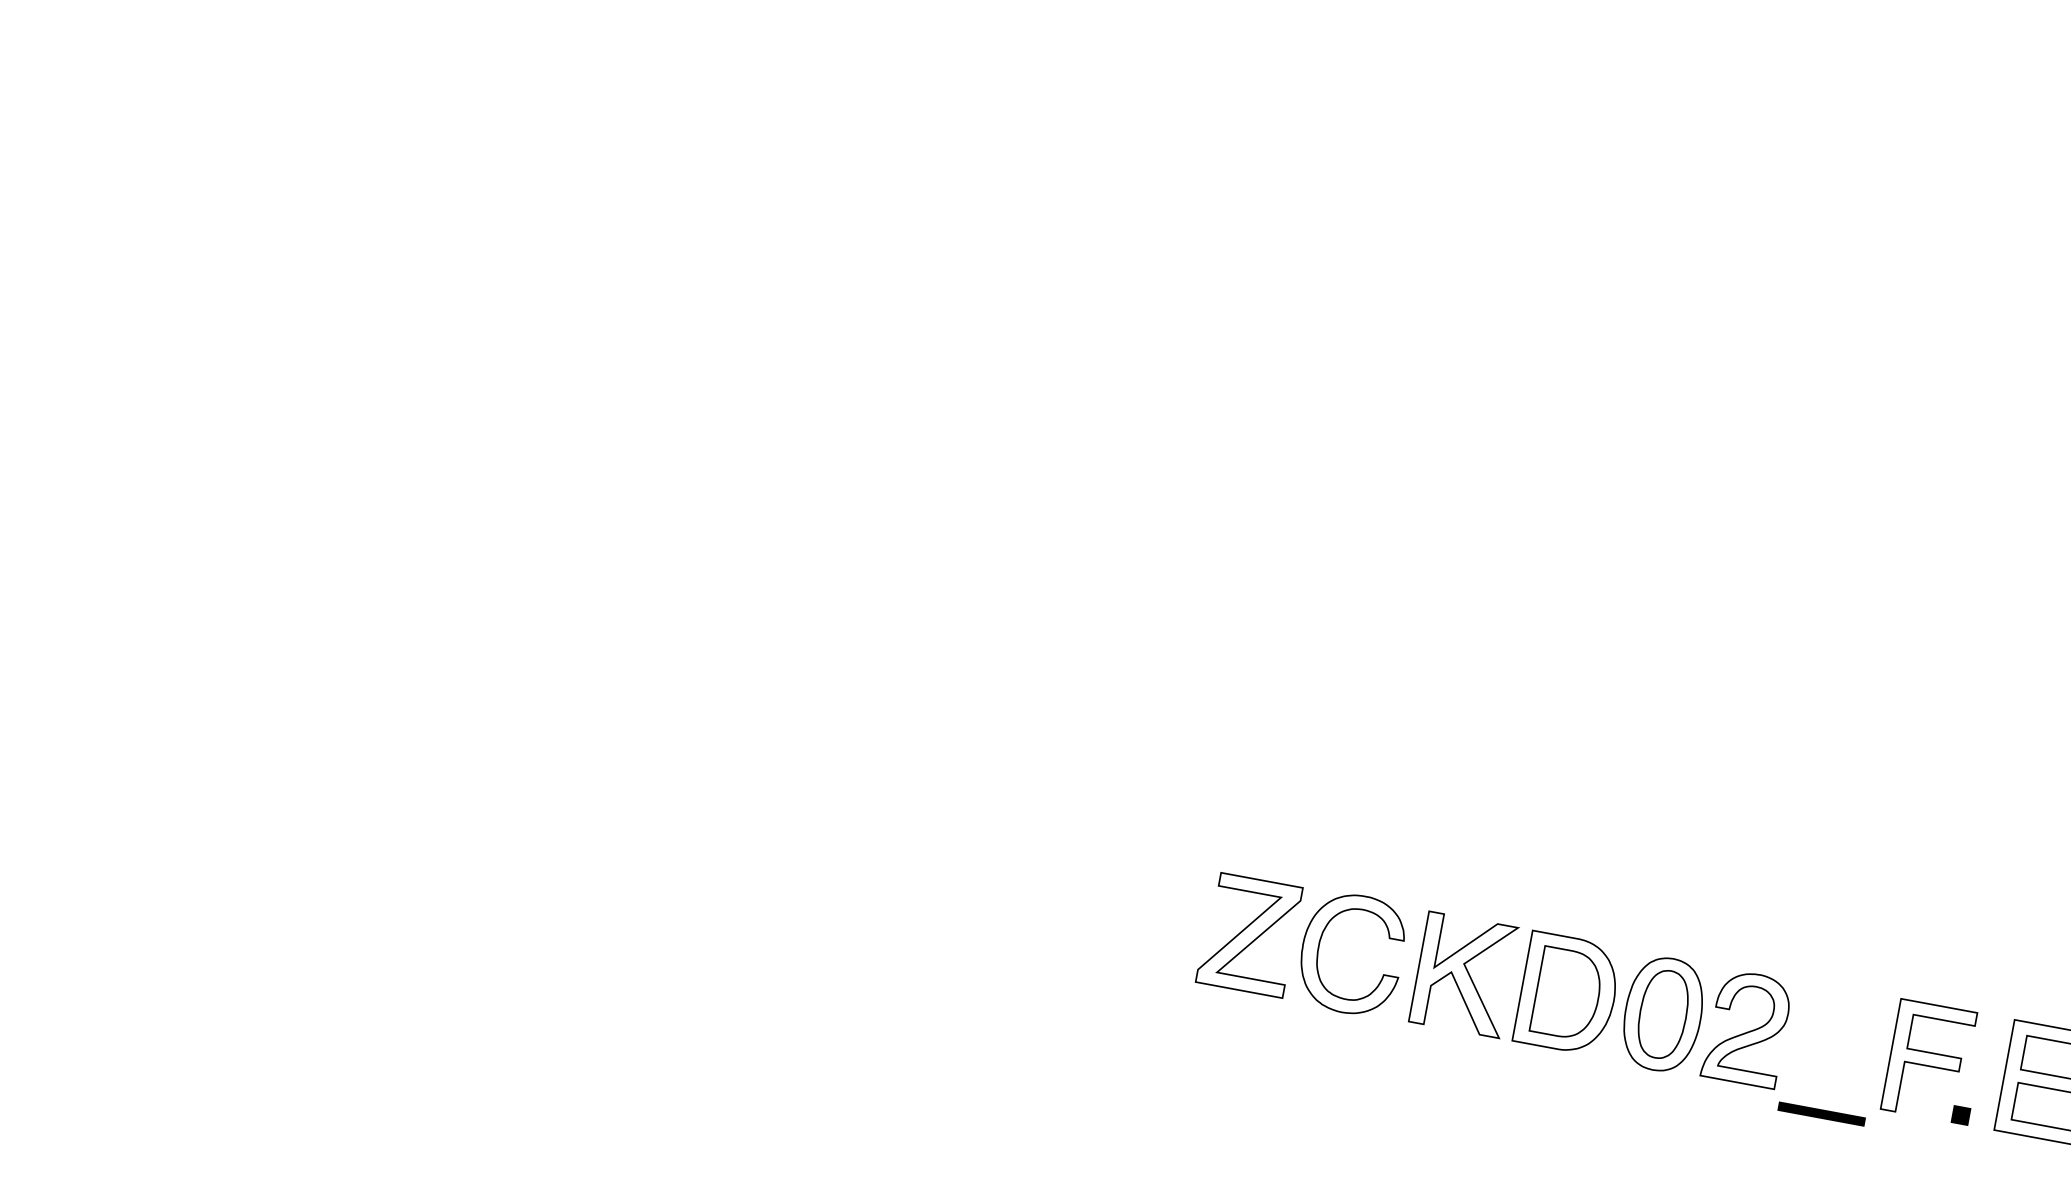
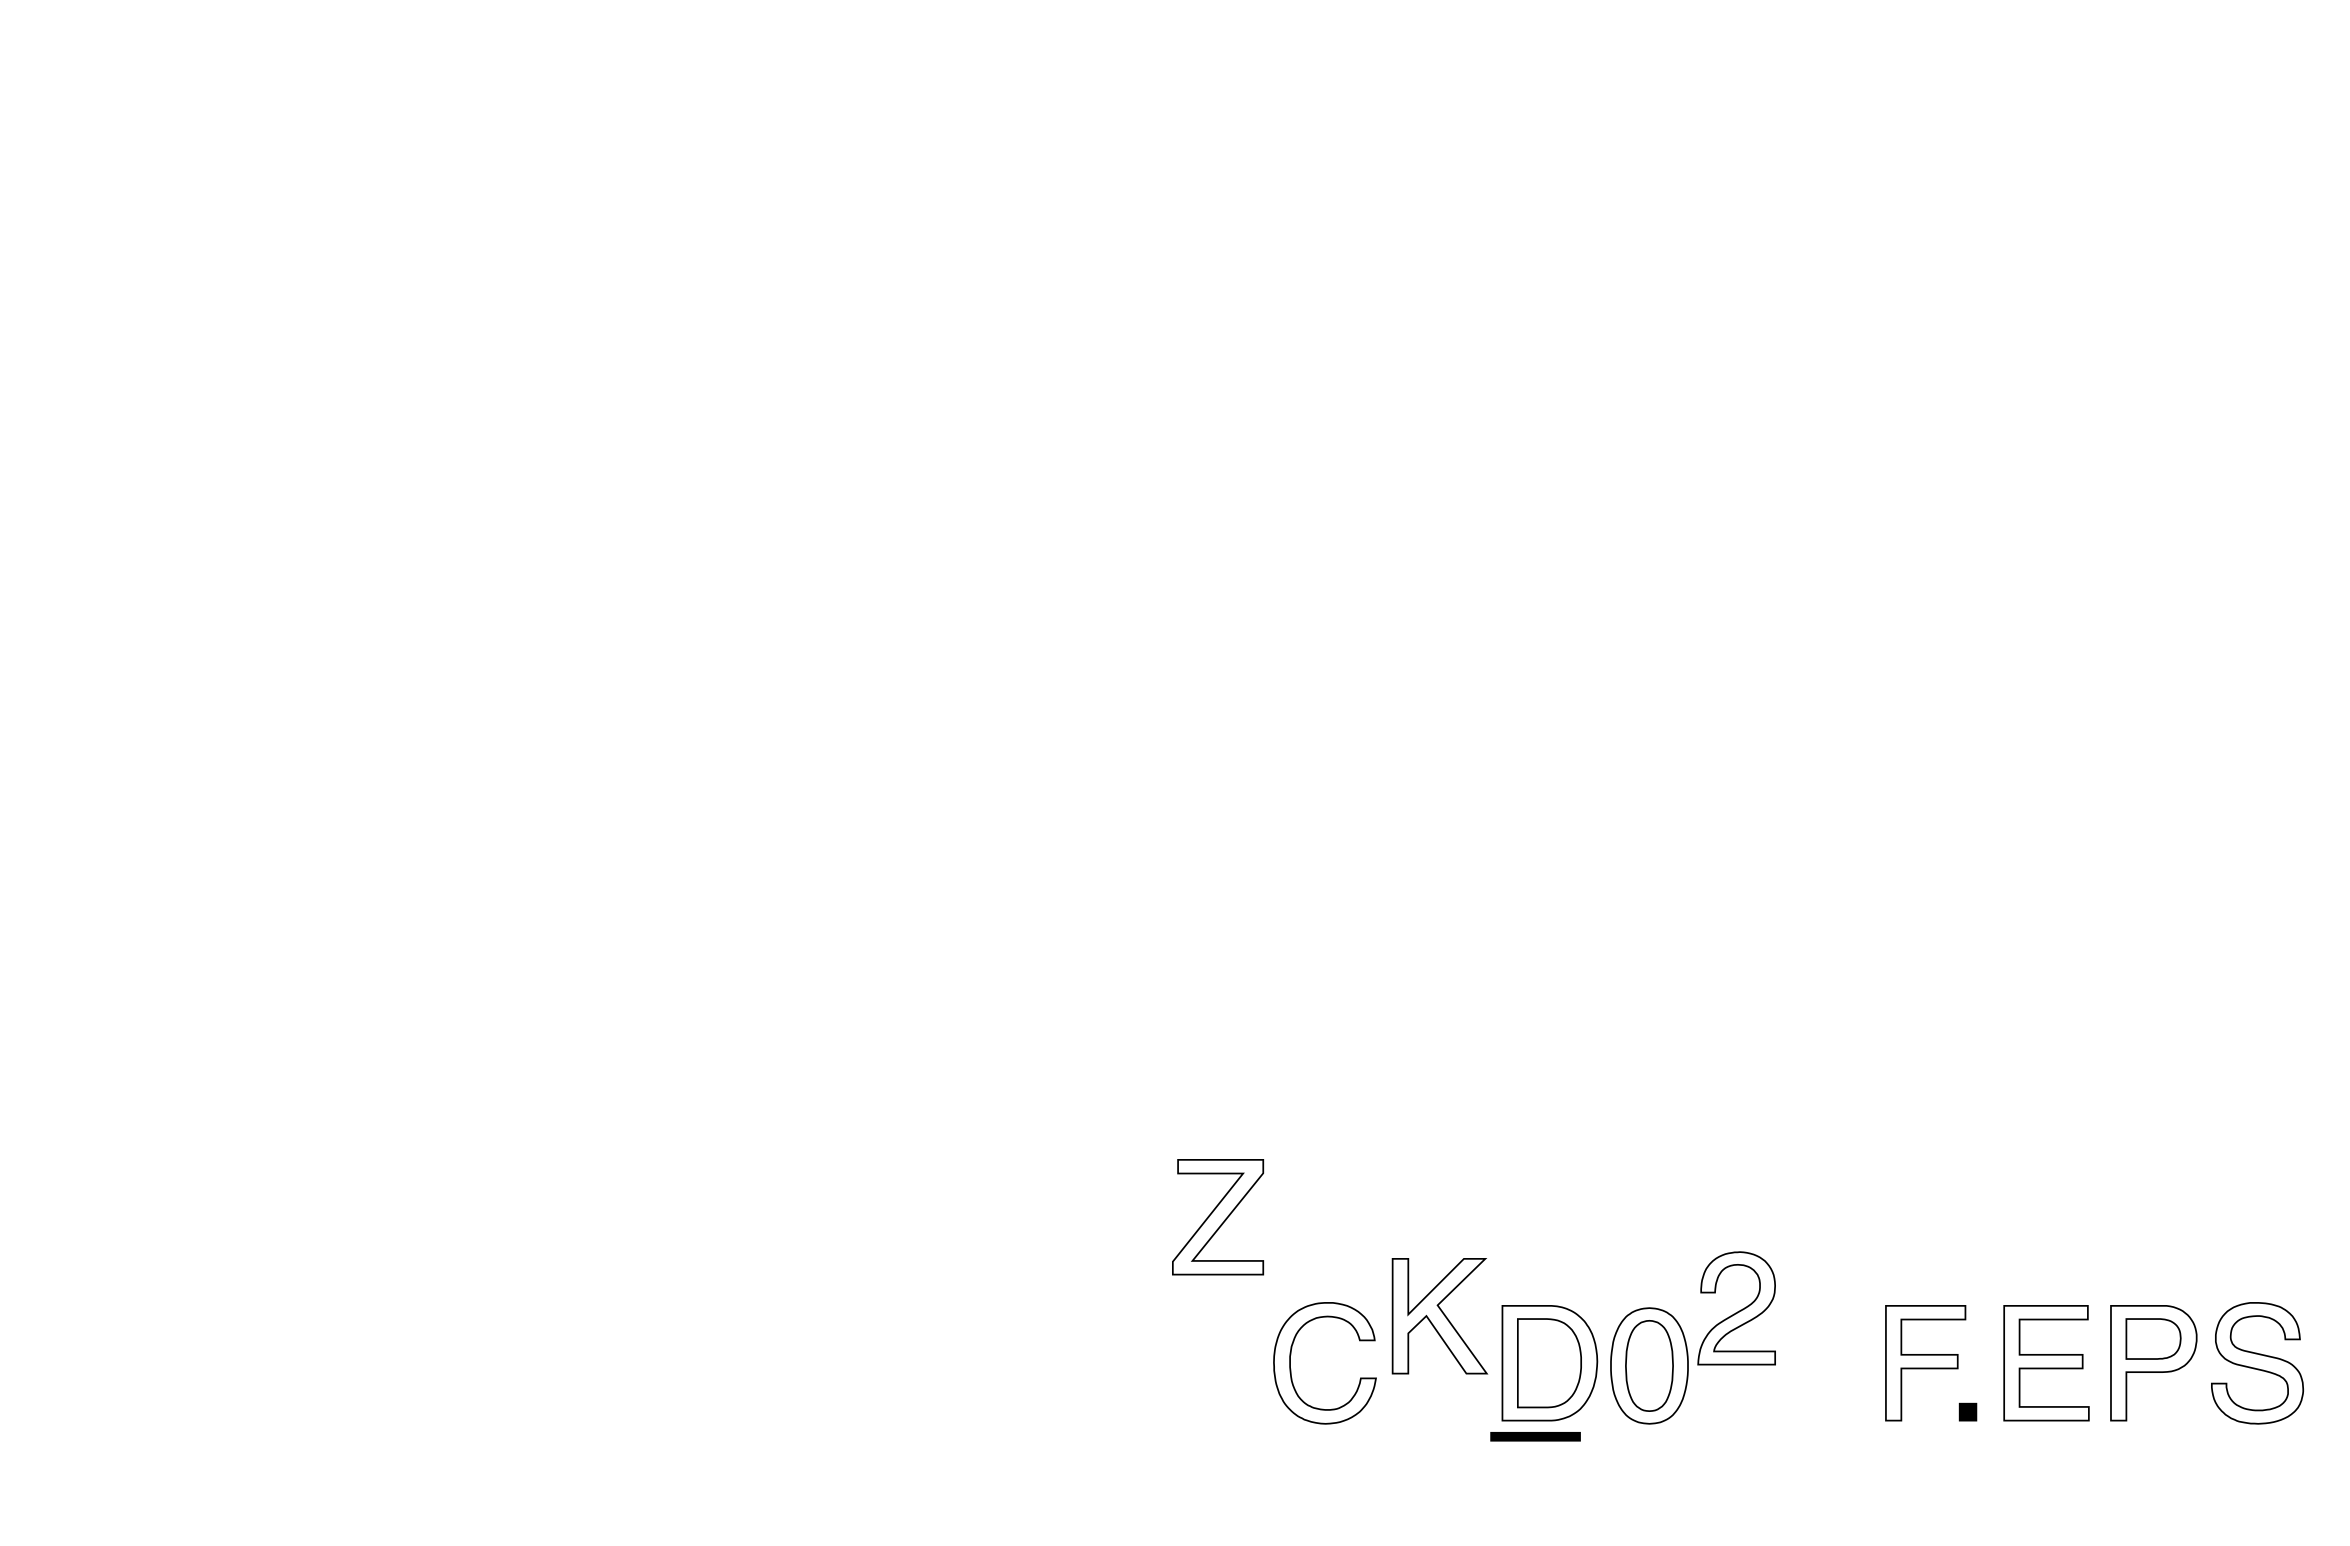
part: (1249, 935) -> (1218, 1217), moved
part: (1463, 975) -> (1439, 1316), moved
part: (1747, 1028) -> (1736, 1308), moved
part: (1821, 1113) -> (1535, 1436), moved

